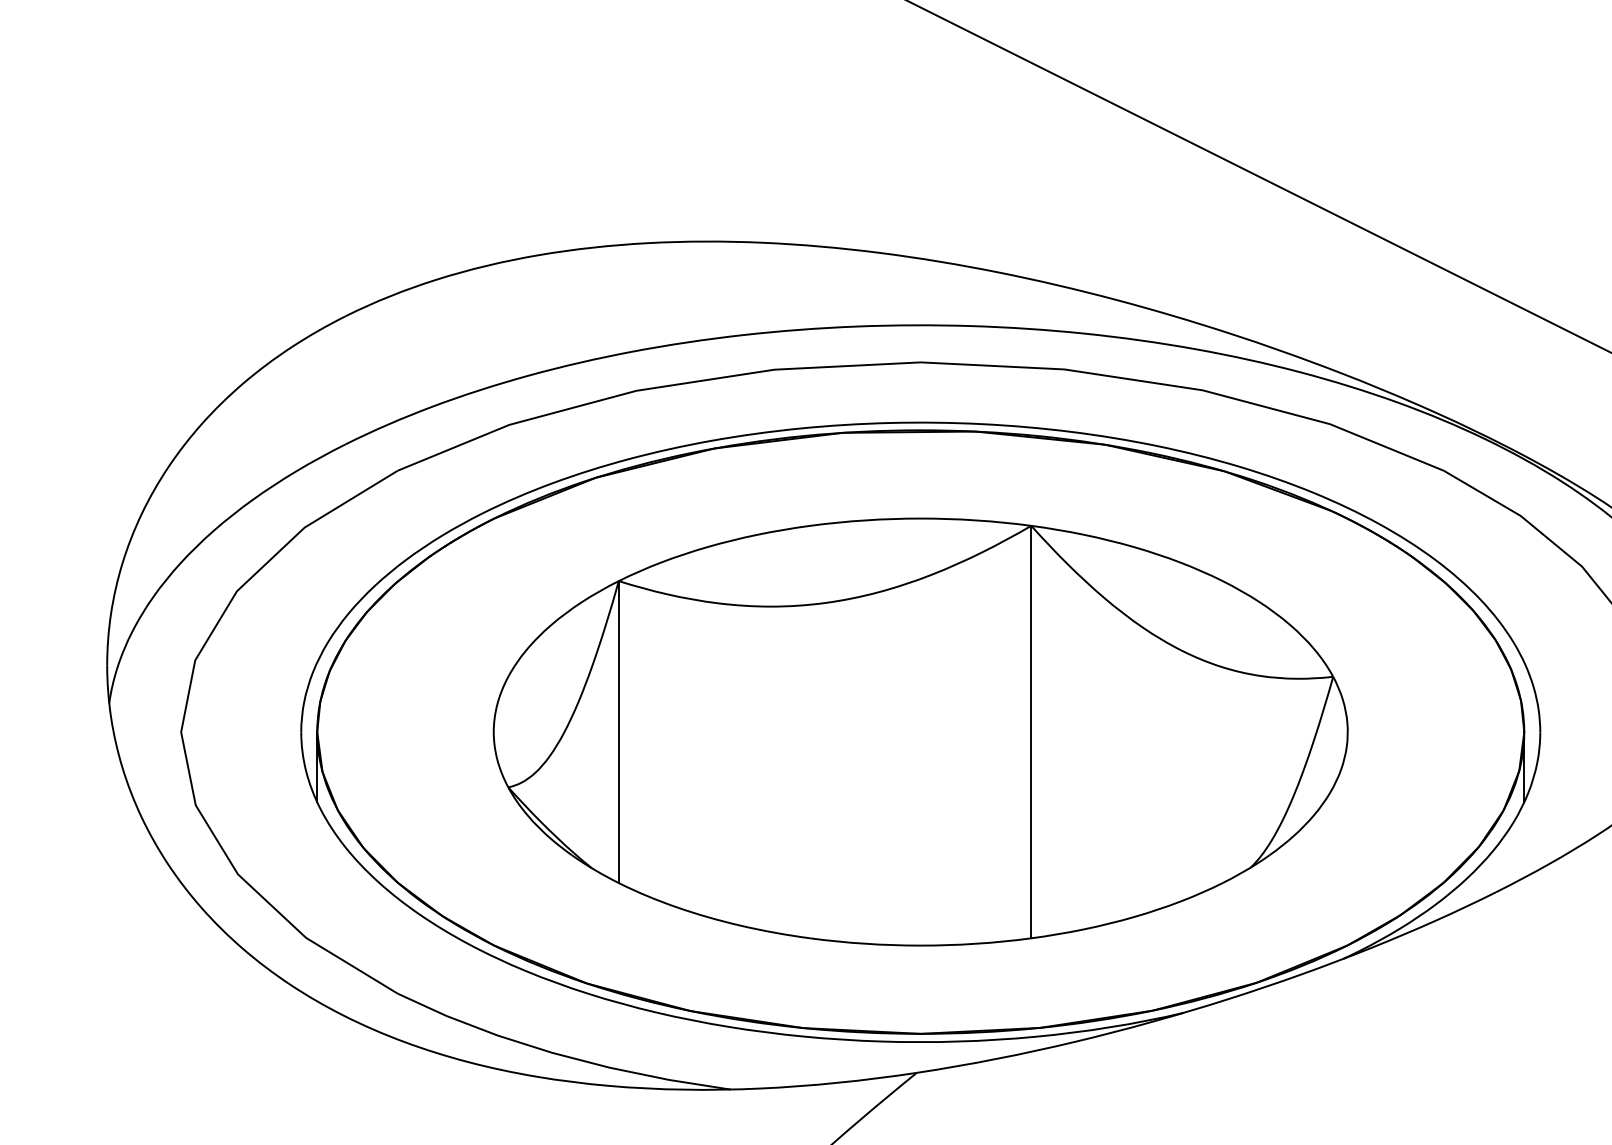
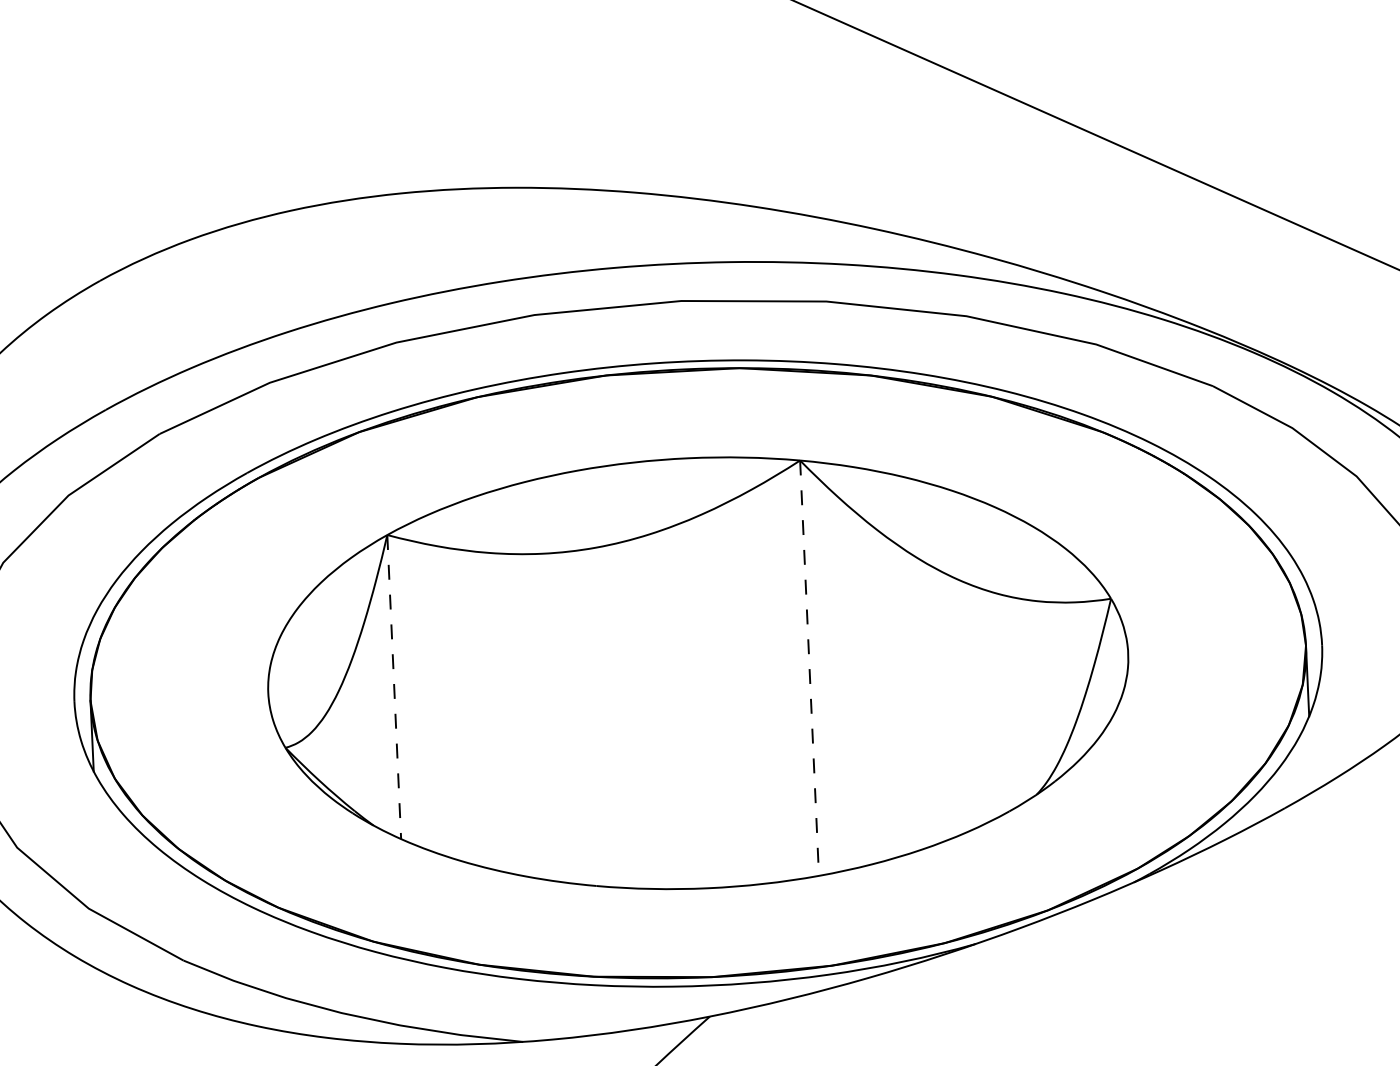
line: (618, 732) -> (393, 687), solid -> dashed
line: (1031, 732) -> (809, 668), solid -> dashed

